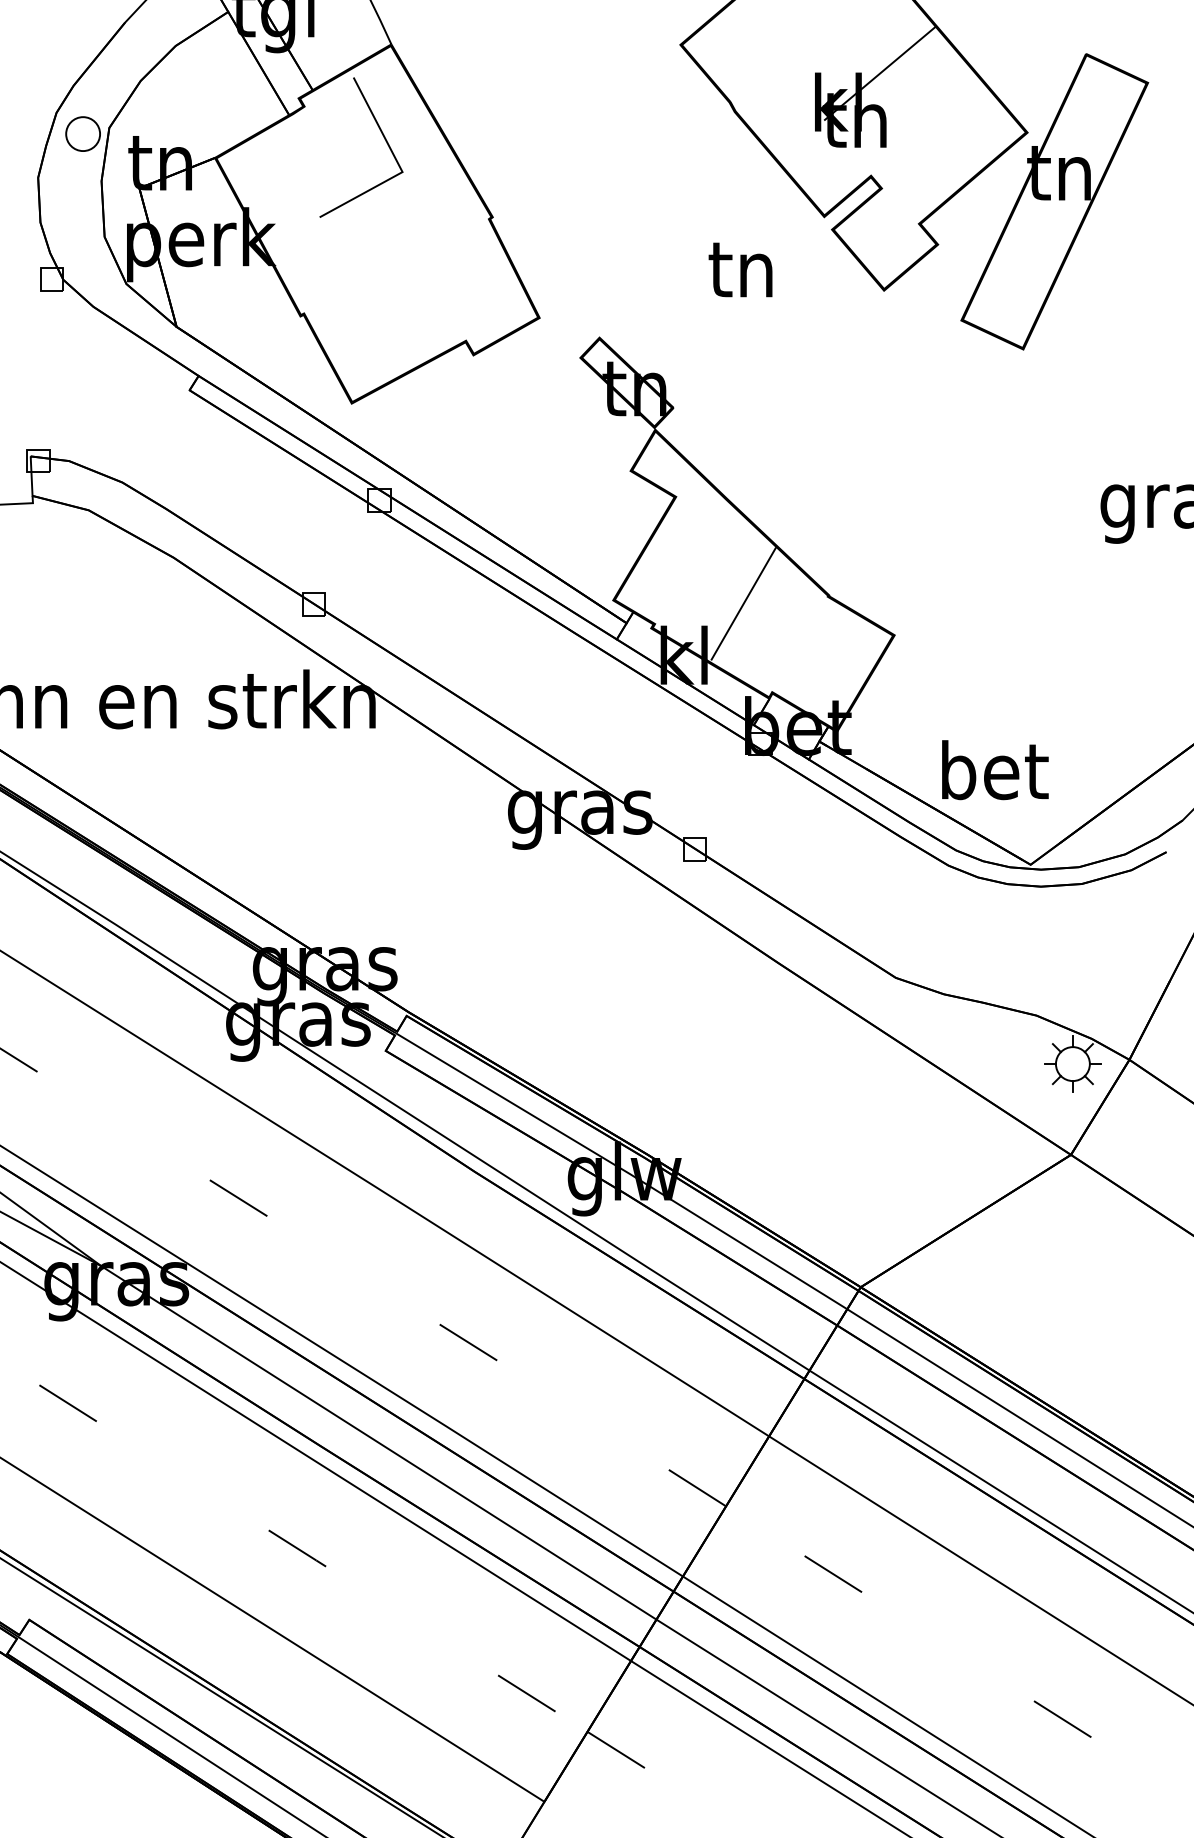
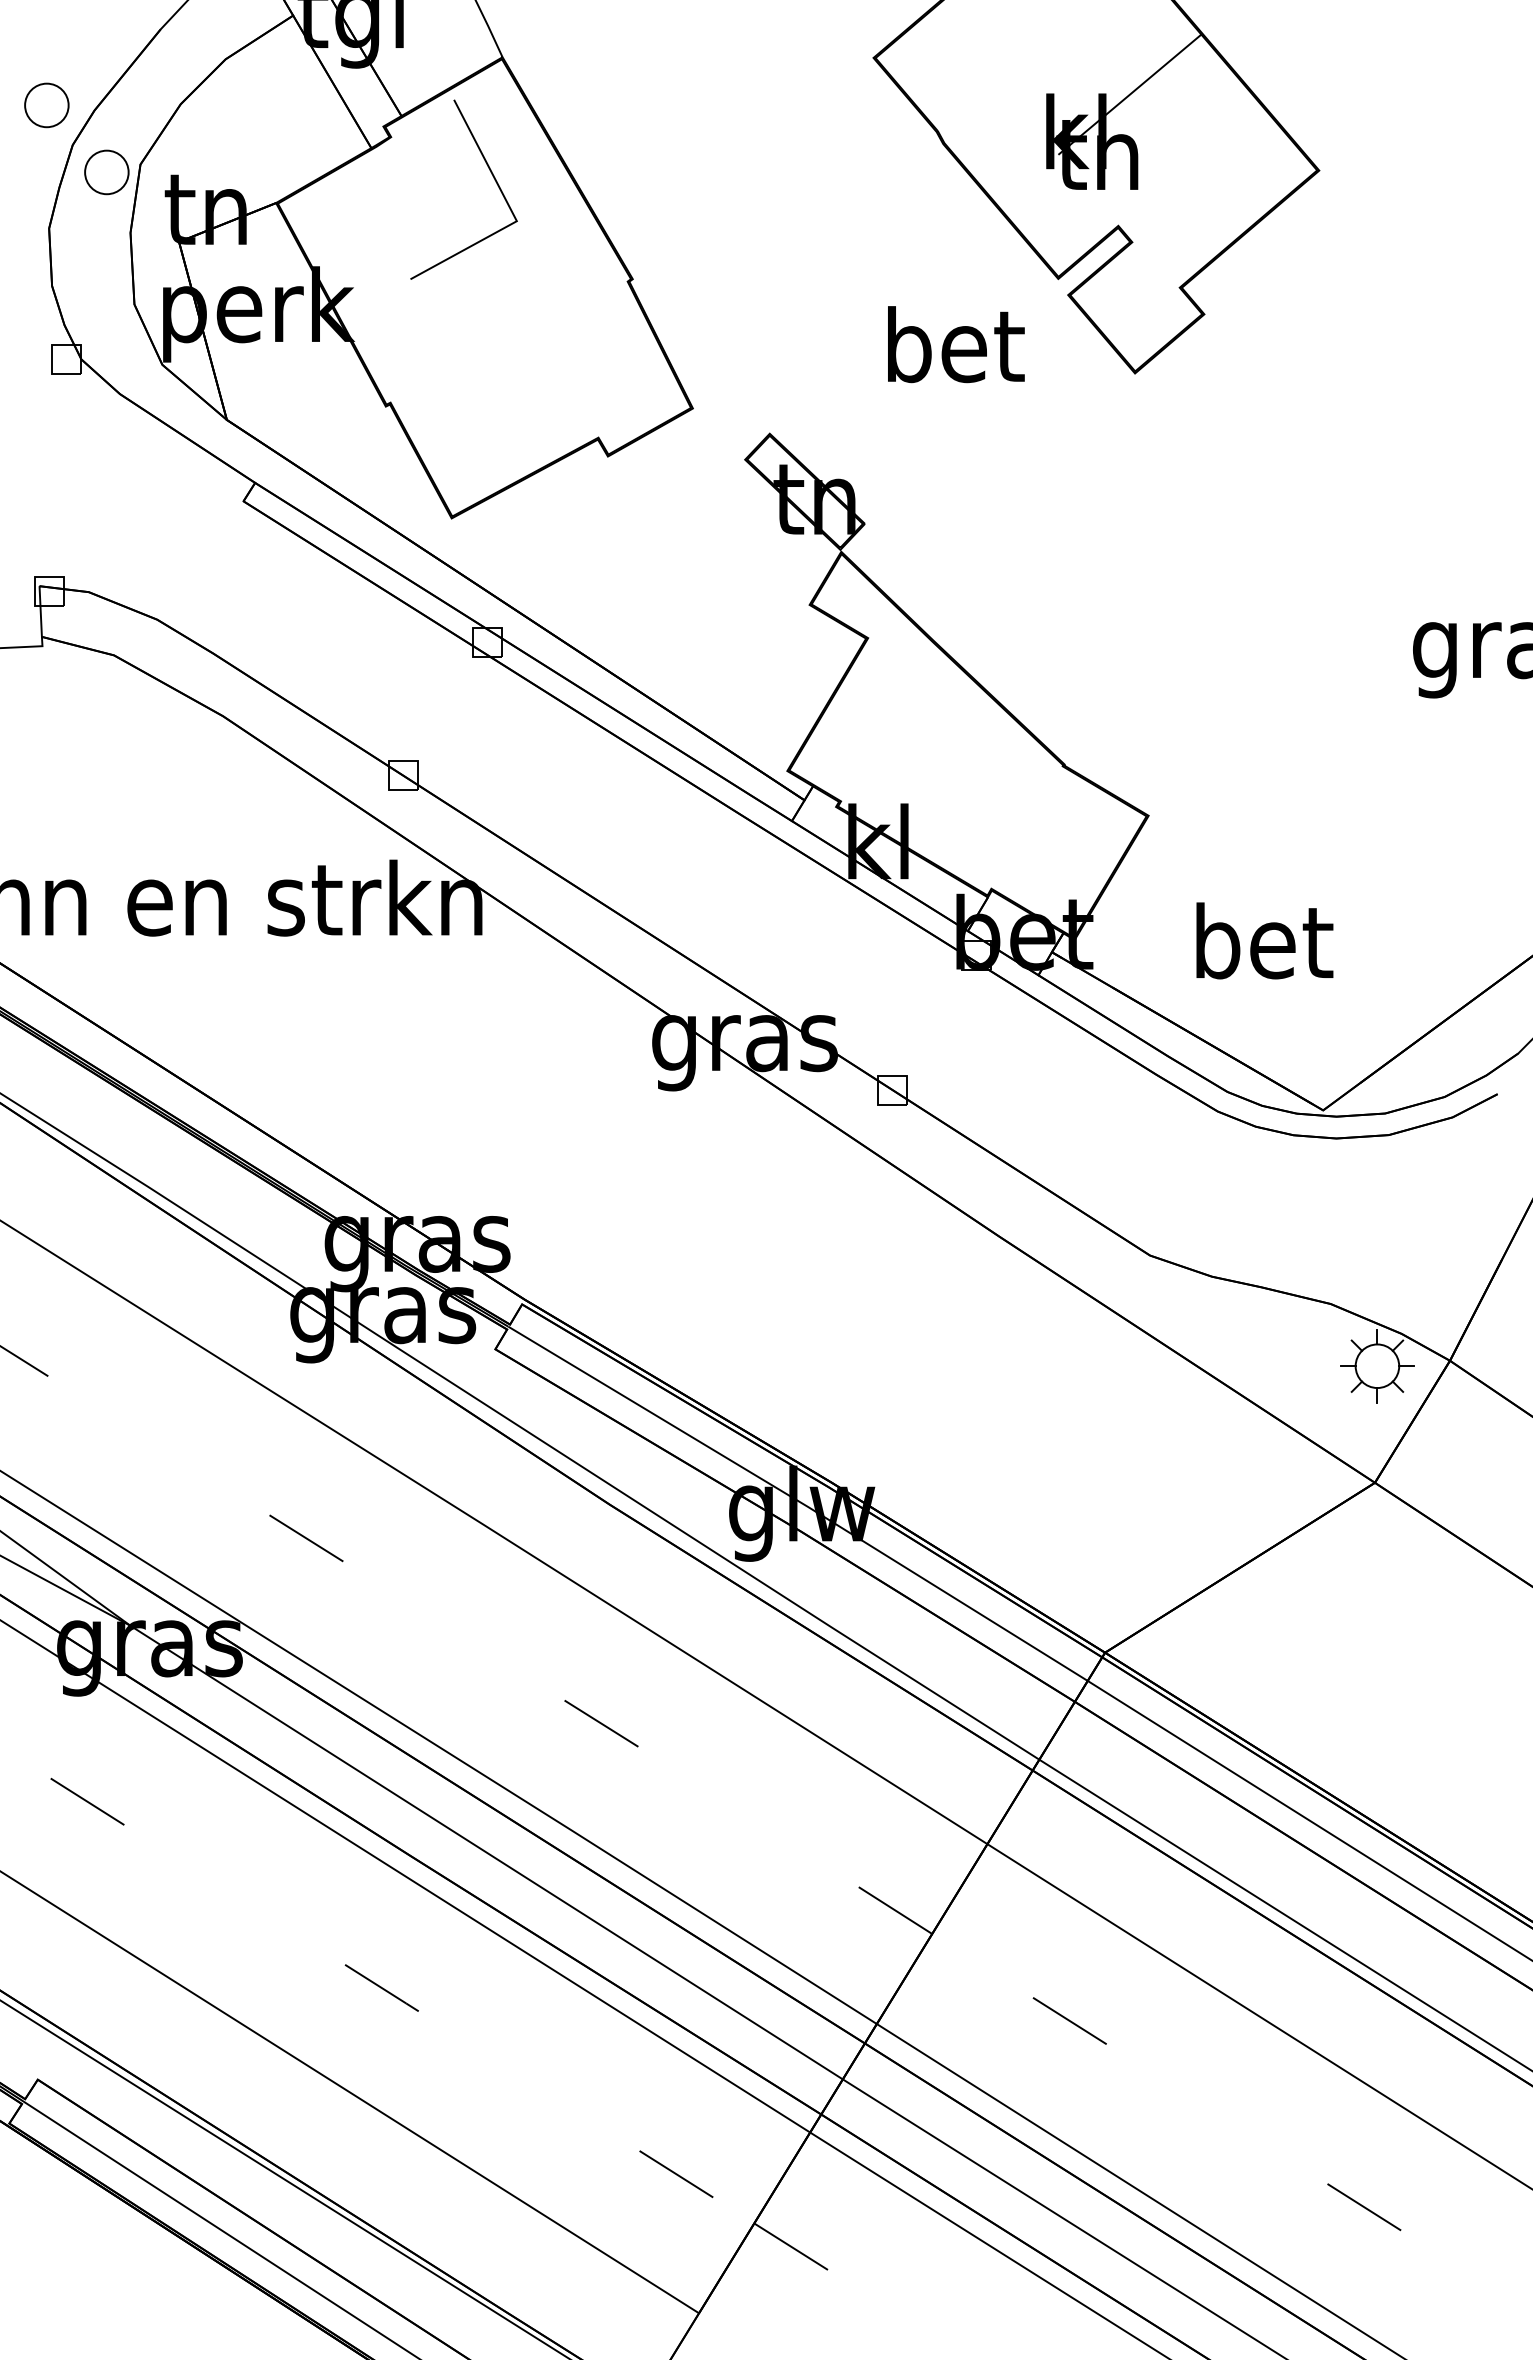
part: (36, 81) -> (46, 105), added
part: (1054, 201) -> (1353, 258), removed
text: (745, 268) -> (956, 344), tn -> bet
line: (743, 603) -> (954, 775), removed
text: (995, 769) -> (1264, 940), moved

